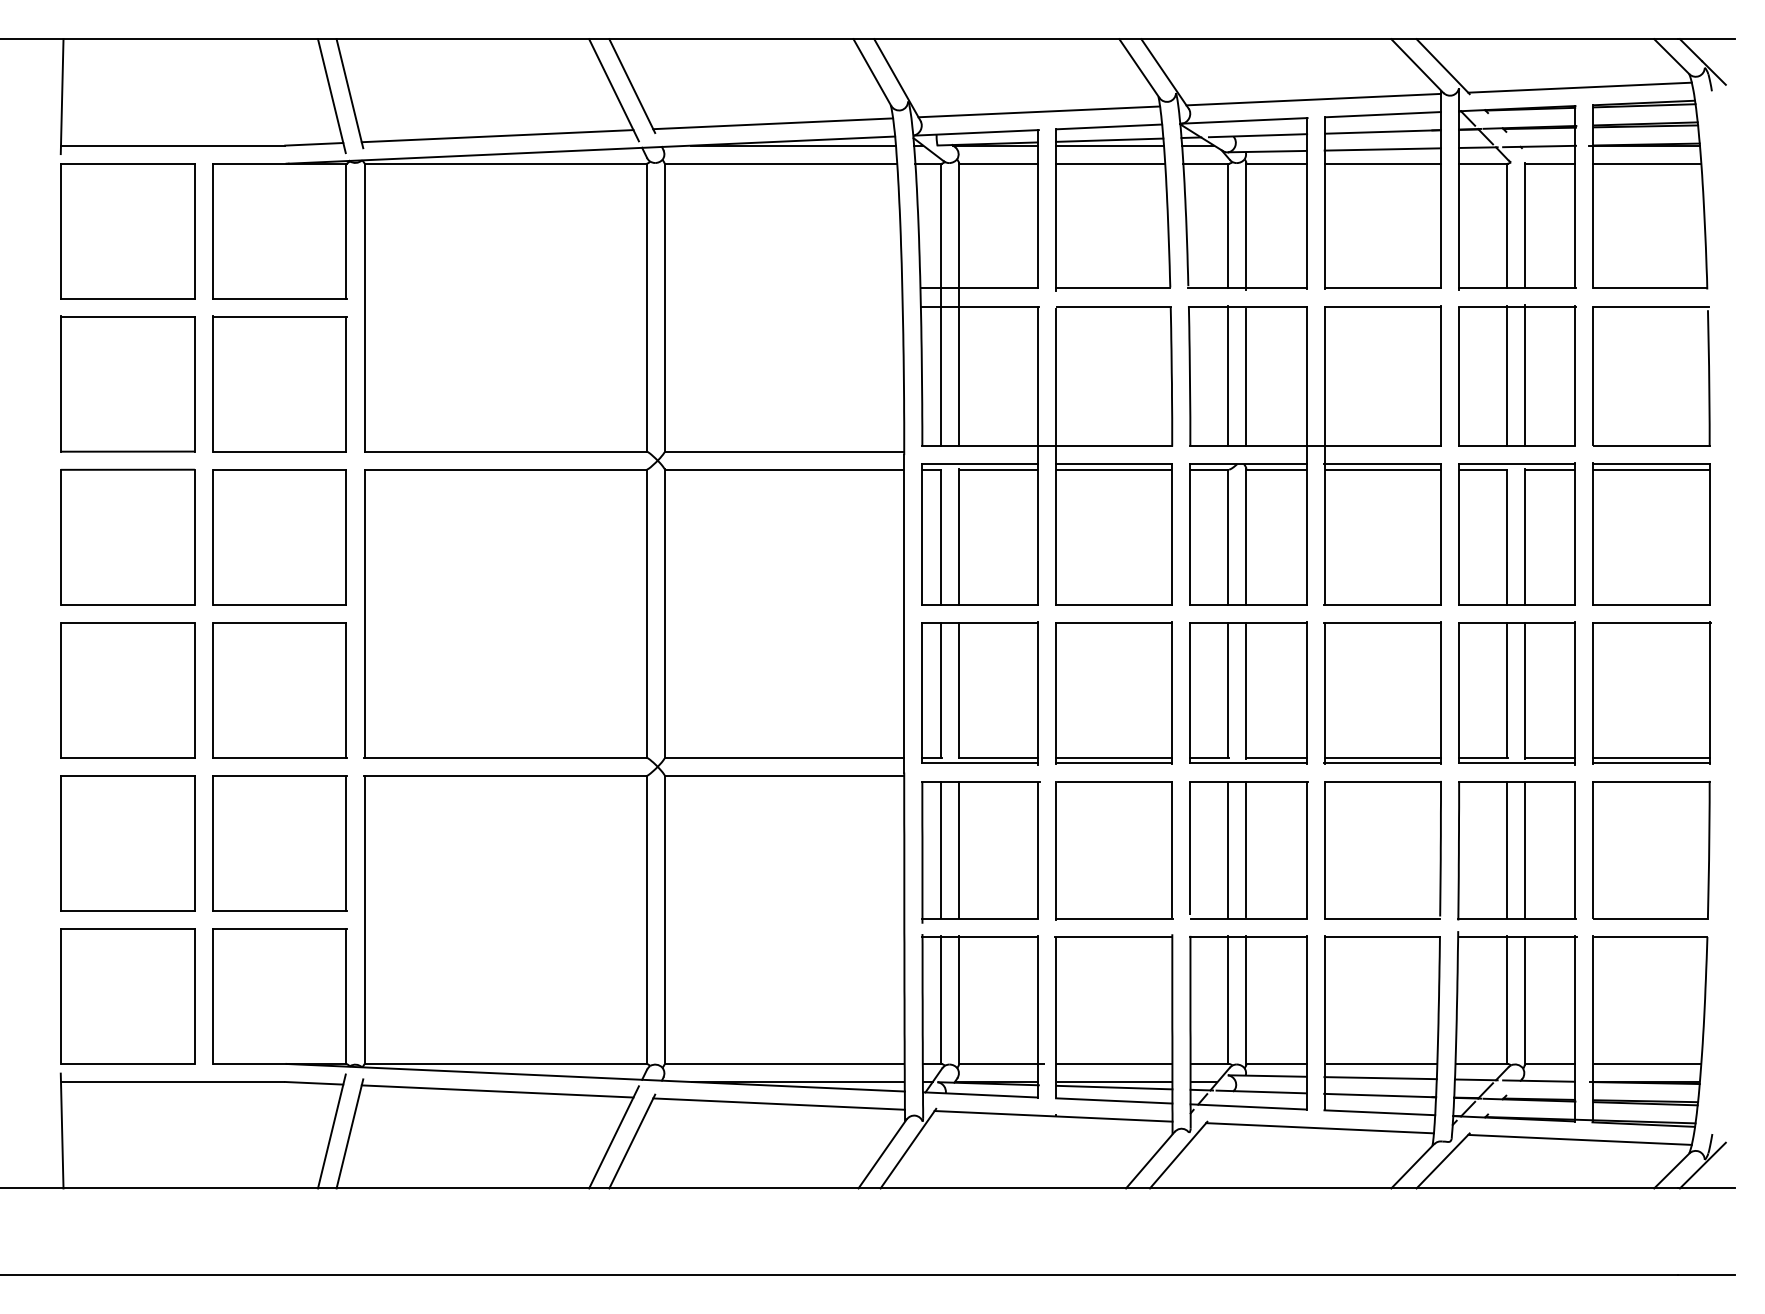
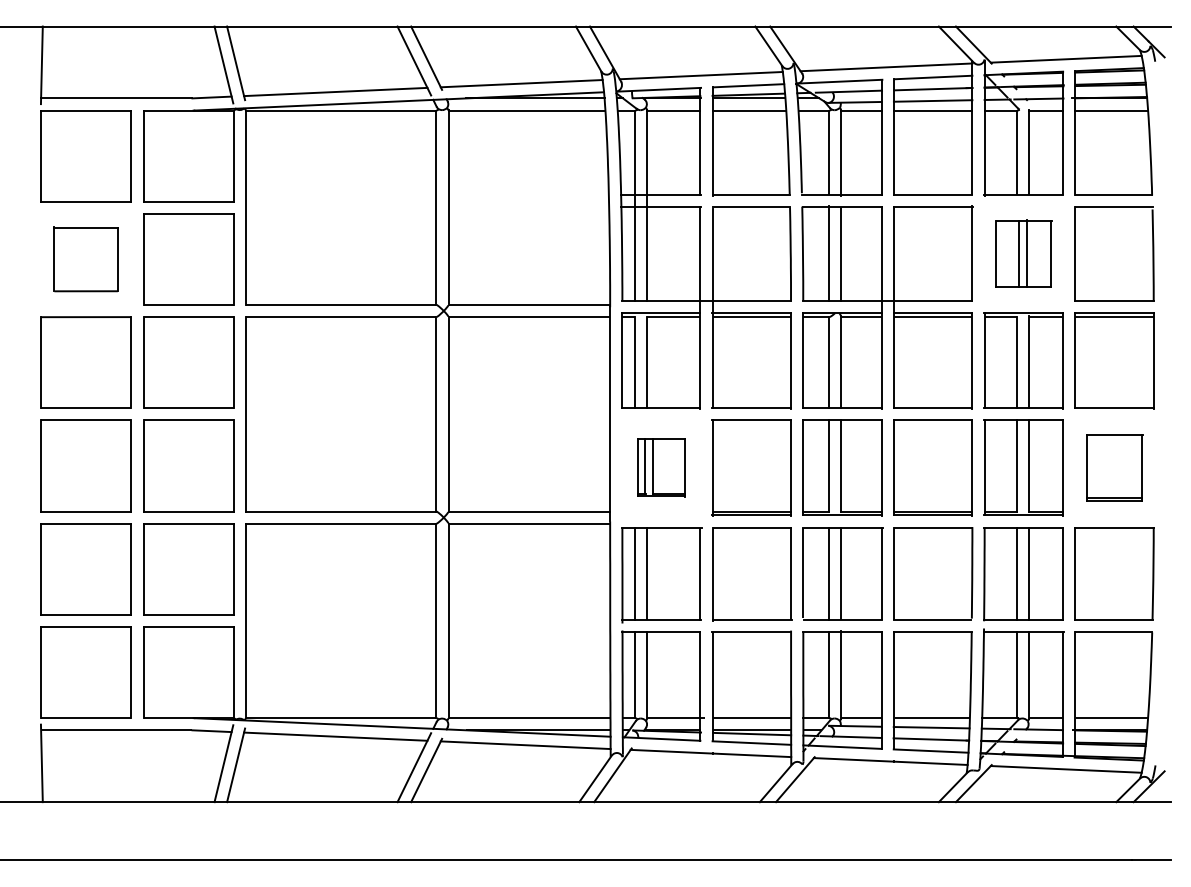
part: (1516, 375) -> (1023, 253), size x0.7
part: (126, 384) -> (85, 259), size x0.7
part: (978, 692) -> (660, 467), size x0.6
part: (1651, 692) -> (1114, 467), size x0.7

